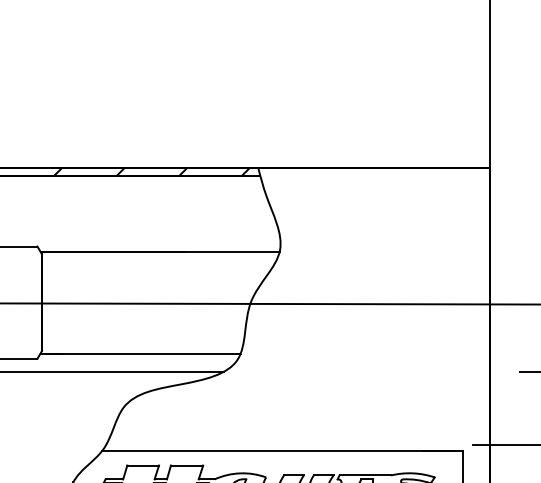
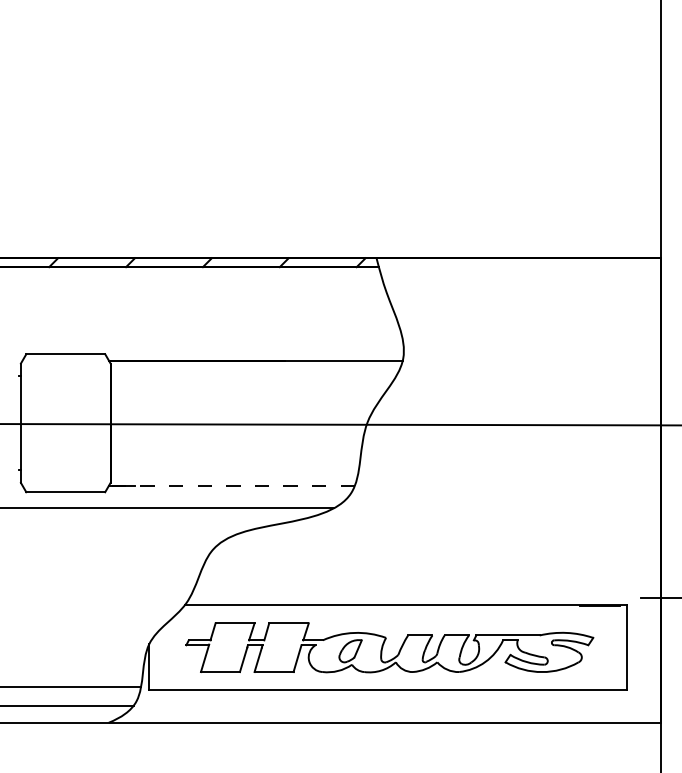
line: (140, 353) -> (231, 485), solid -> dashed

